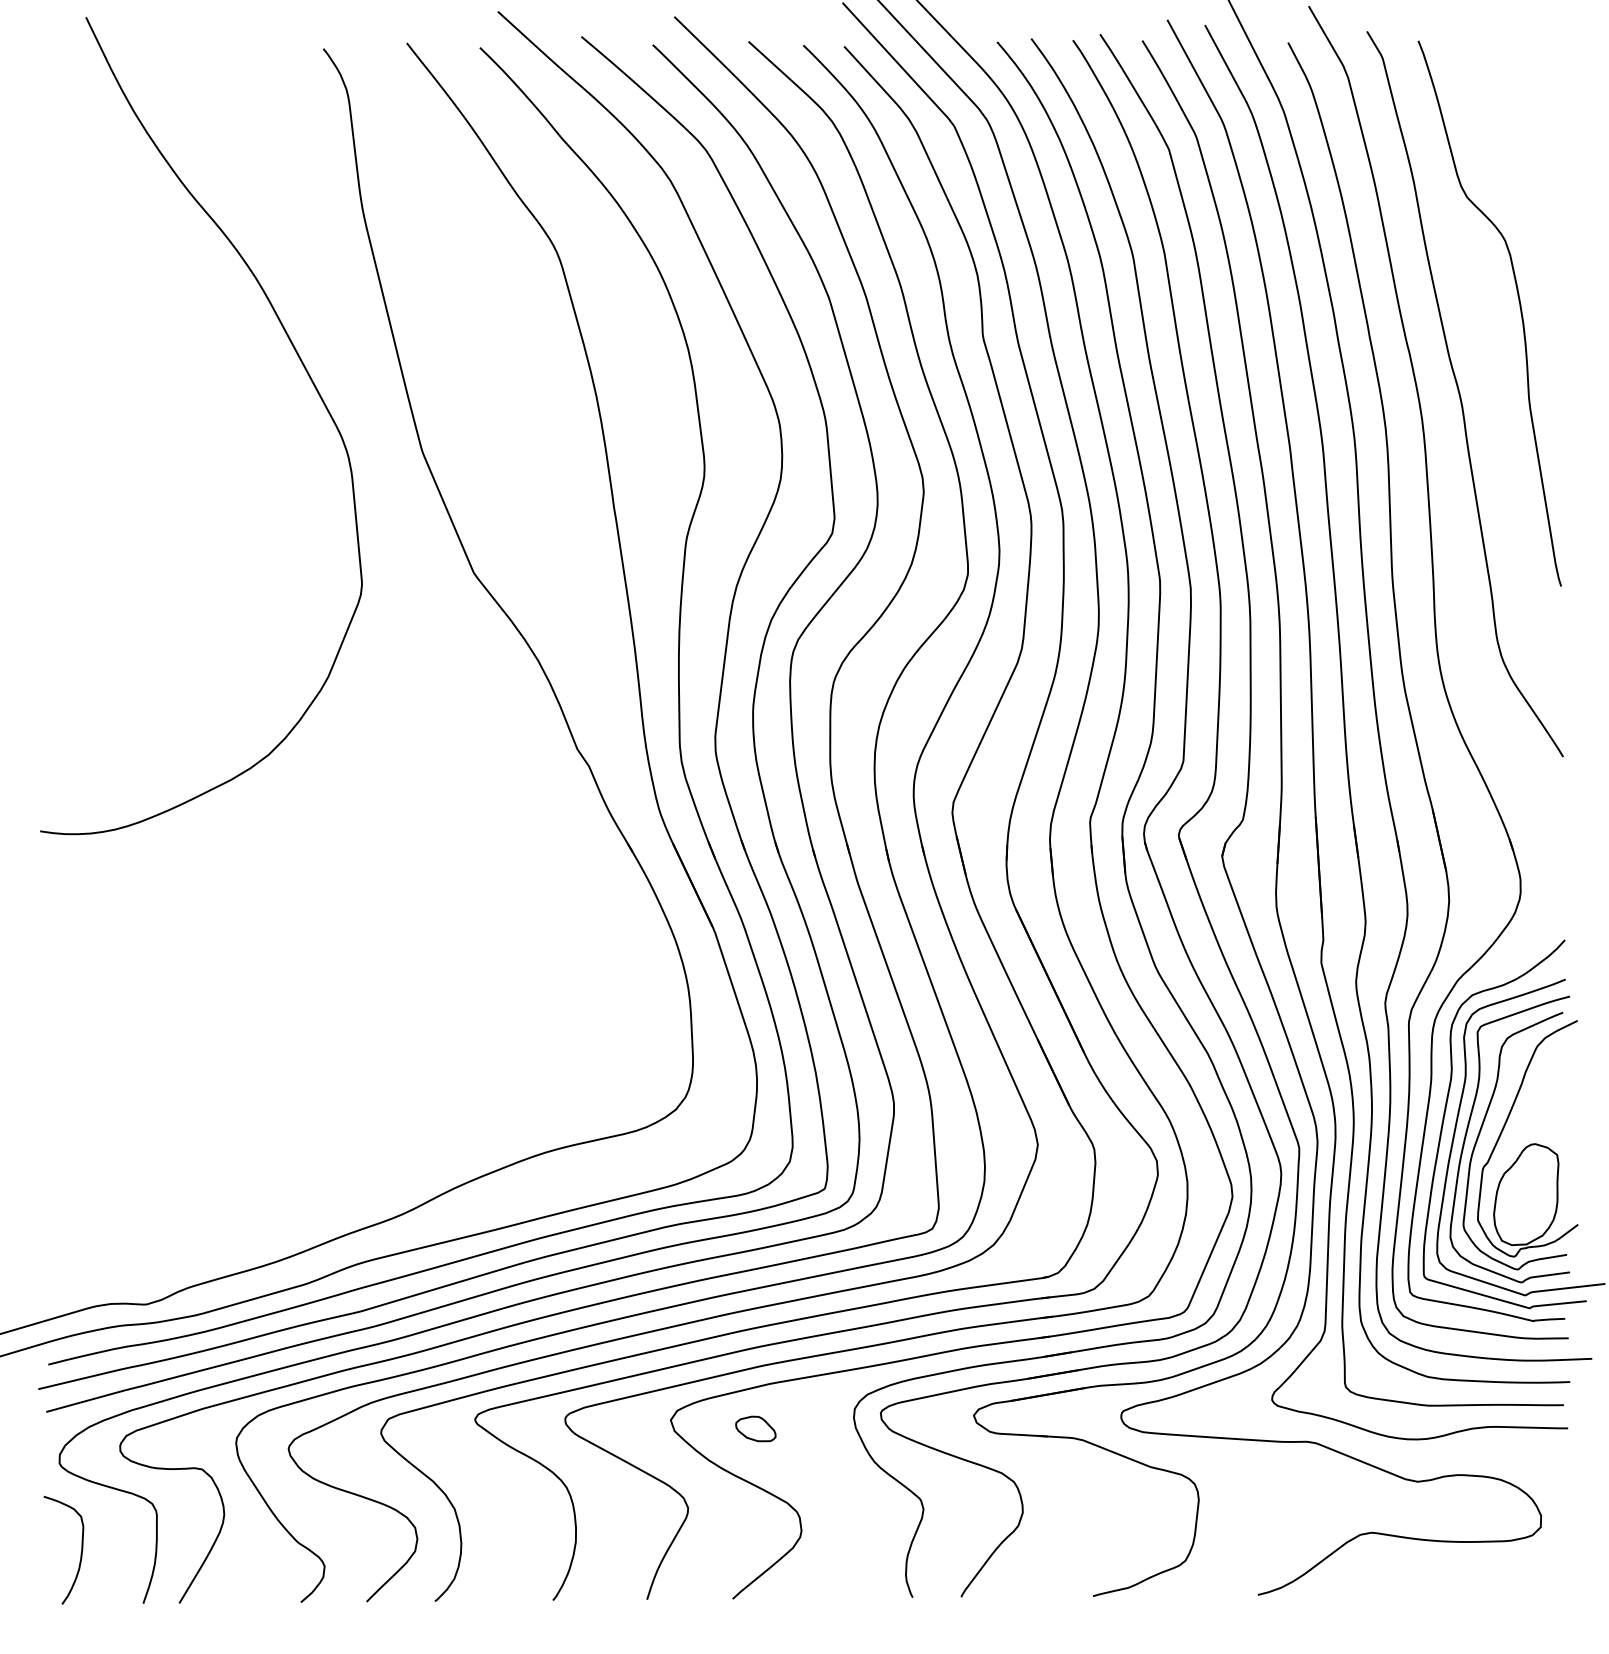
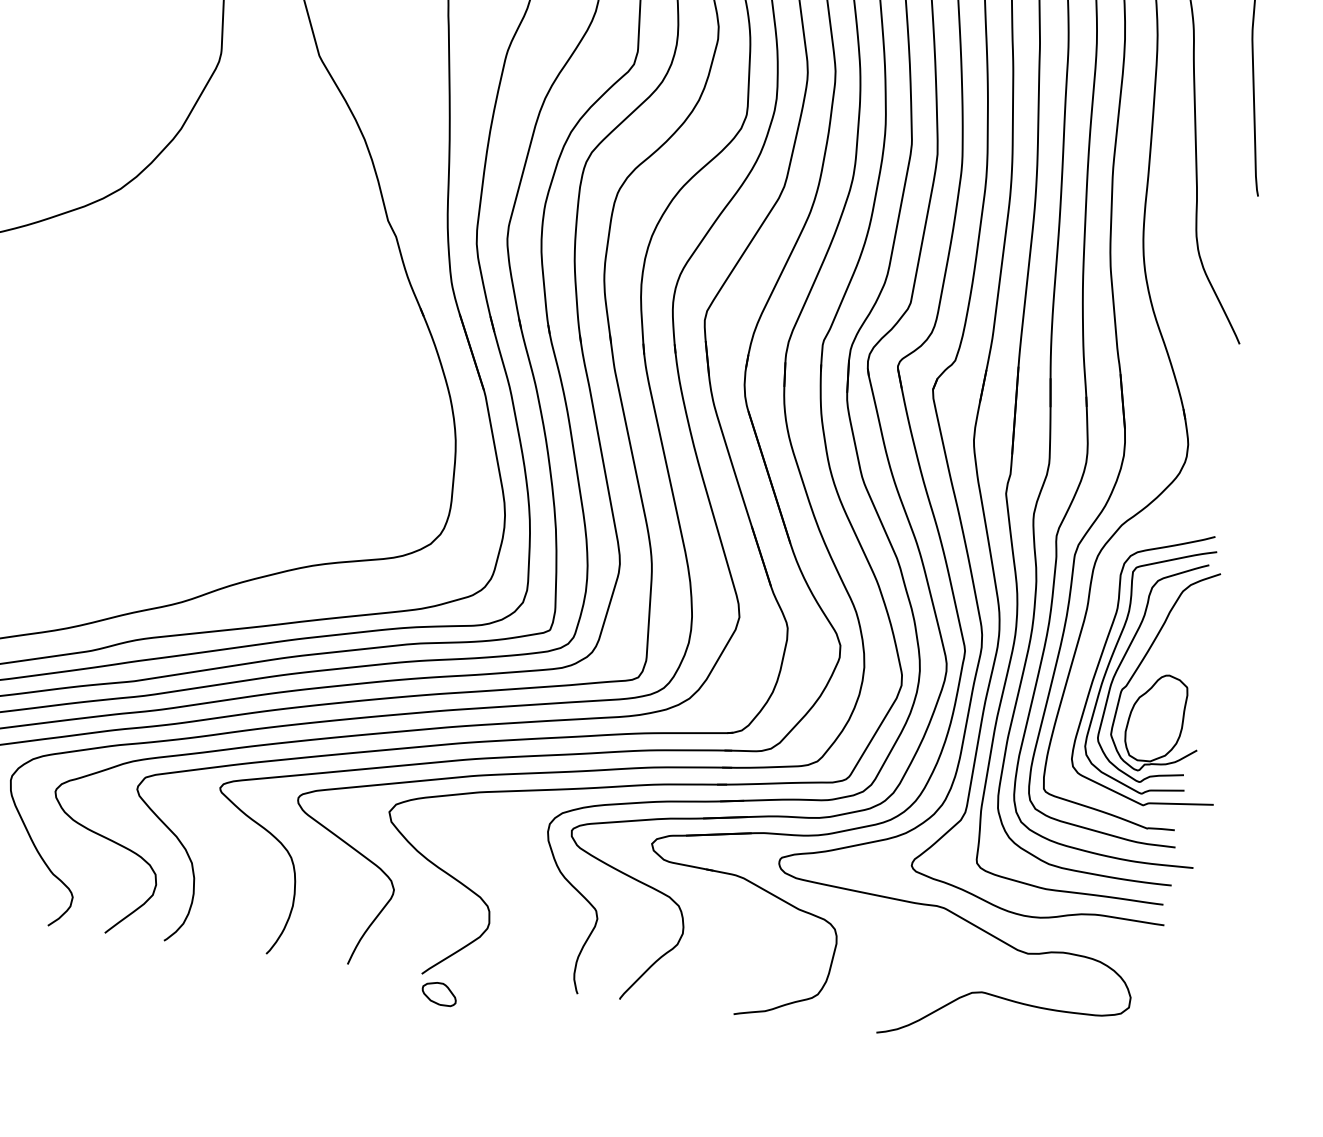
curve: (1445, 1114) -> (1095, 639), removed
part: (755, 1428) -> (439, 993), moved

